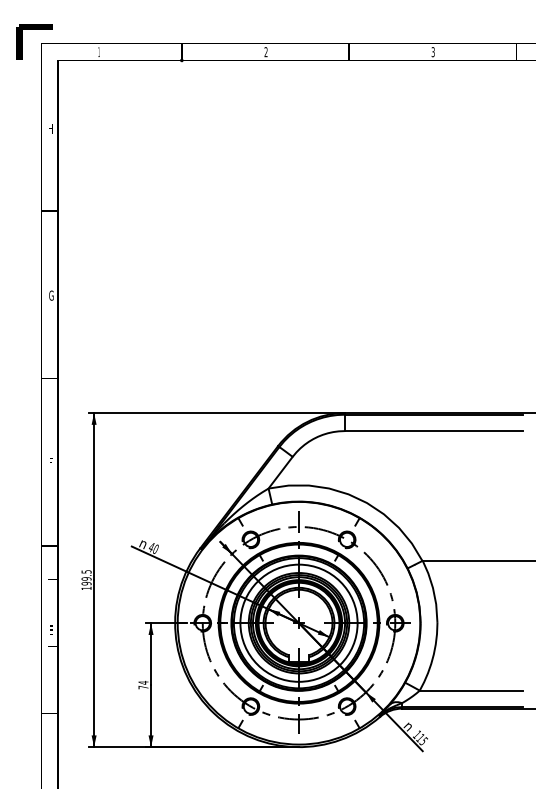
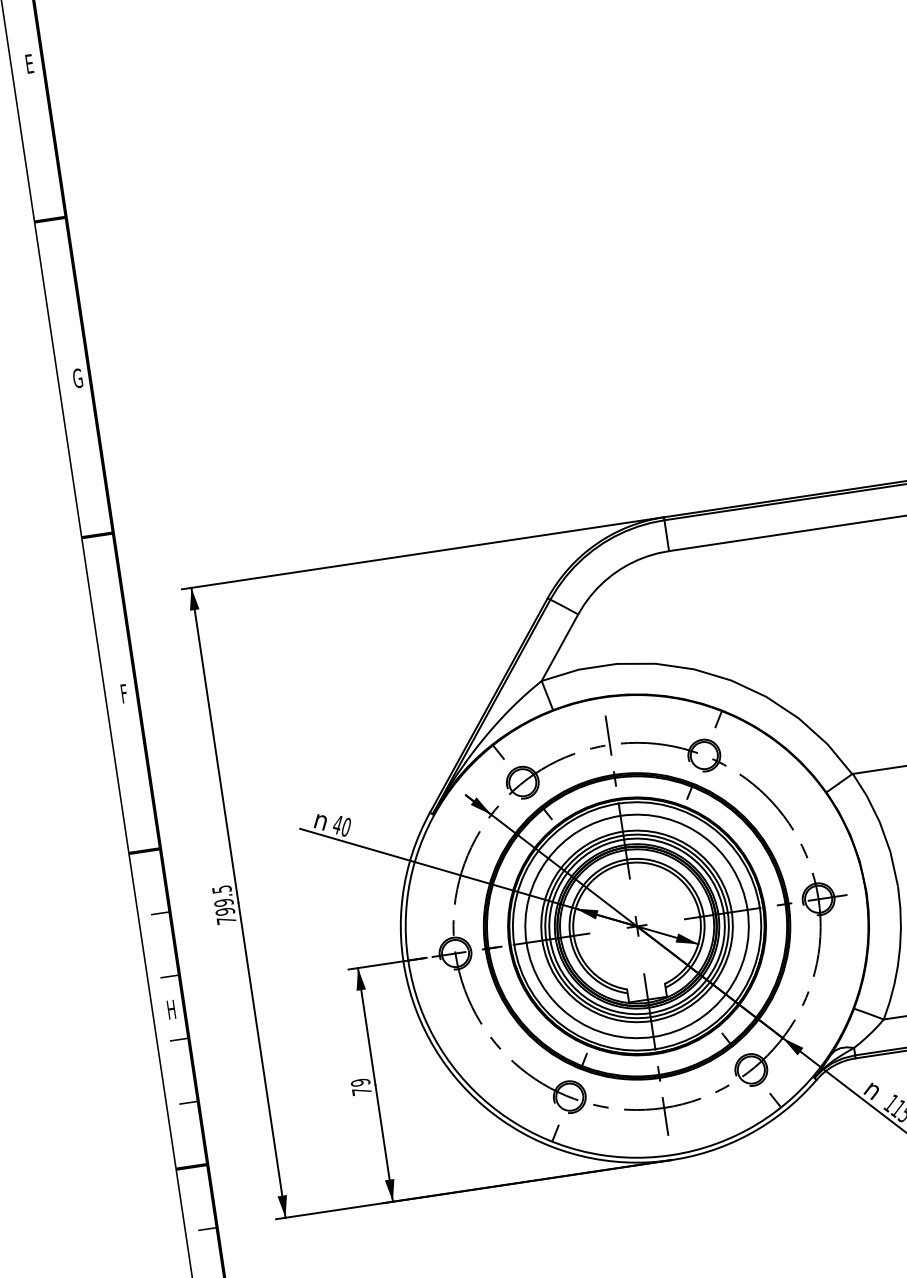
text: (50, 128) -> (28, 63), H -> E
text: (86, 588) -> (226, 920), 199.5 -> 799.5
text: (50, 629) -> (170, 1008), E -> H
text: (143, 682) -> (360, 1081), 74 -> 79

